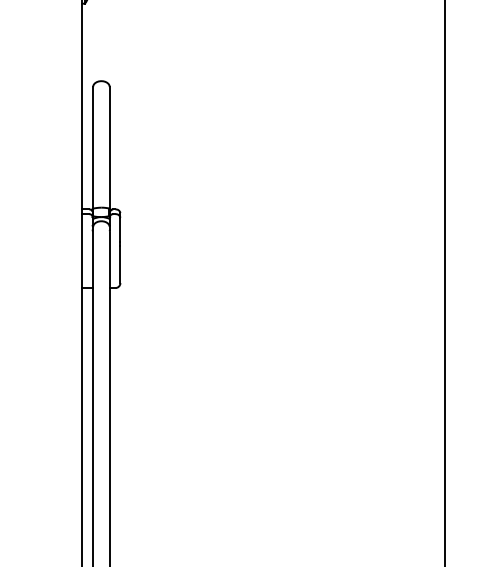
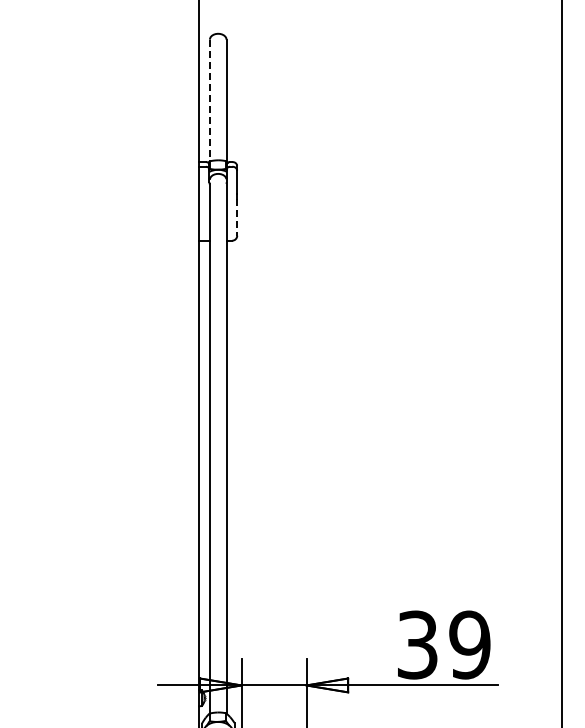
line: (92, 147) -> (209, 100), solid -> dashed
line: (120, 264) -> (237, 217), solid -> dashed

